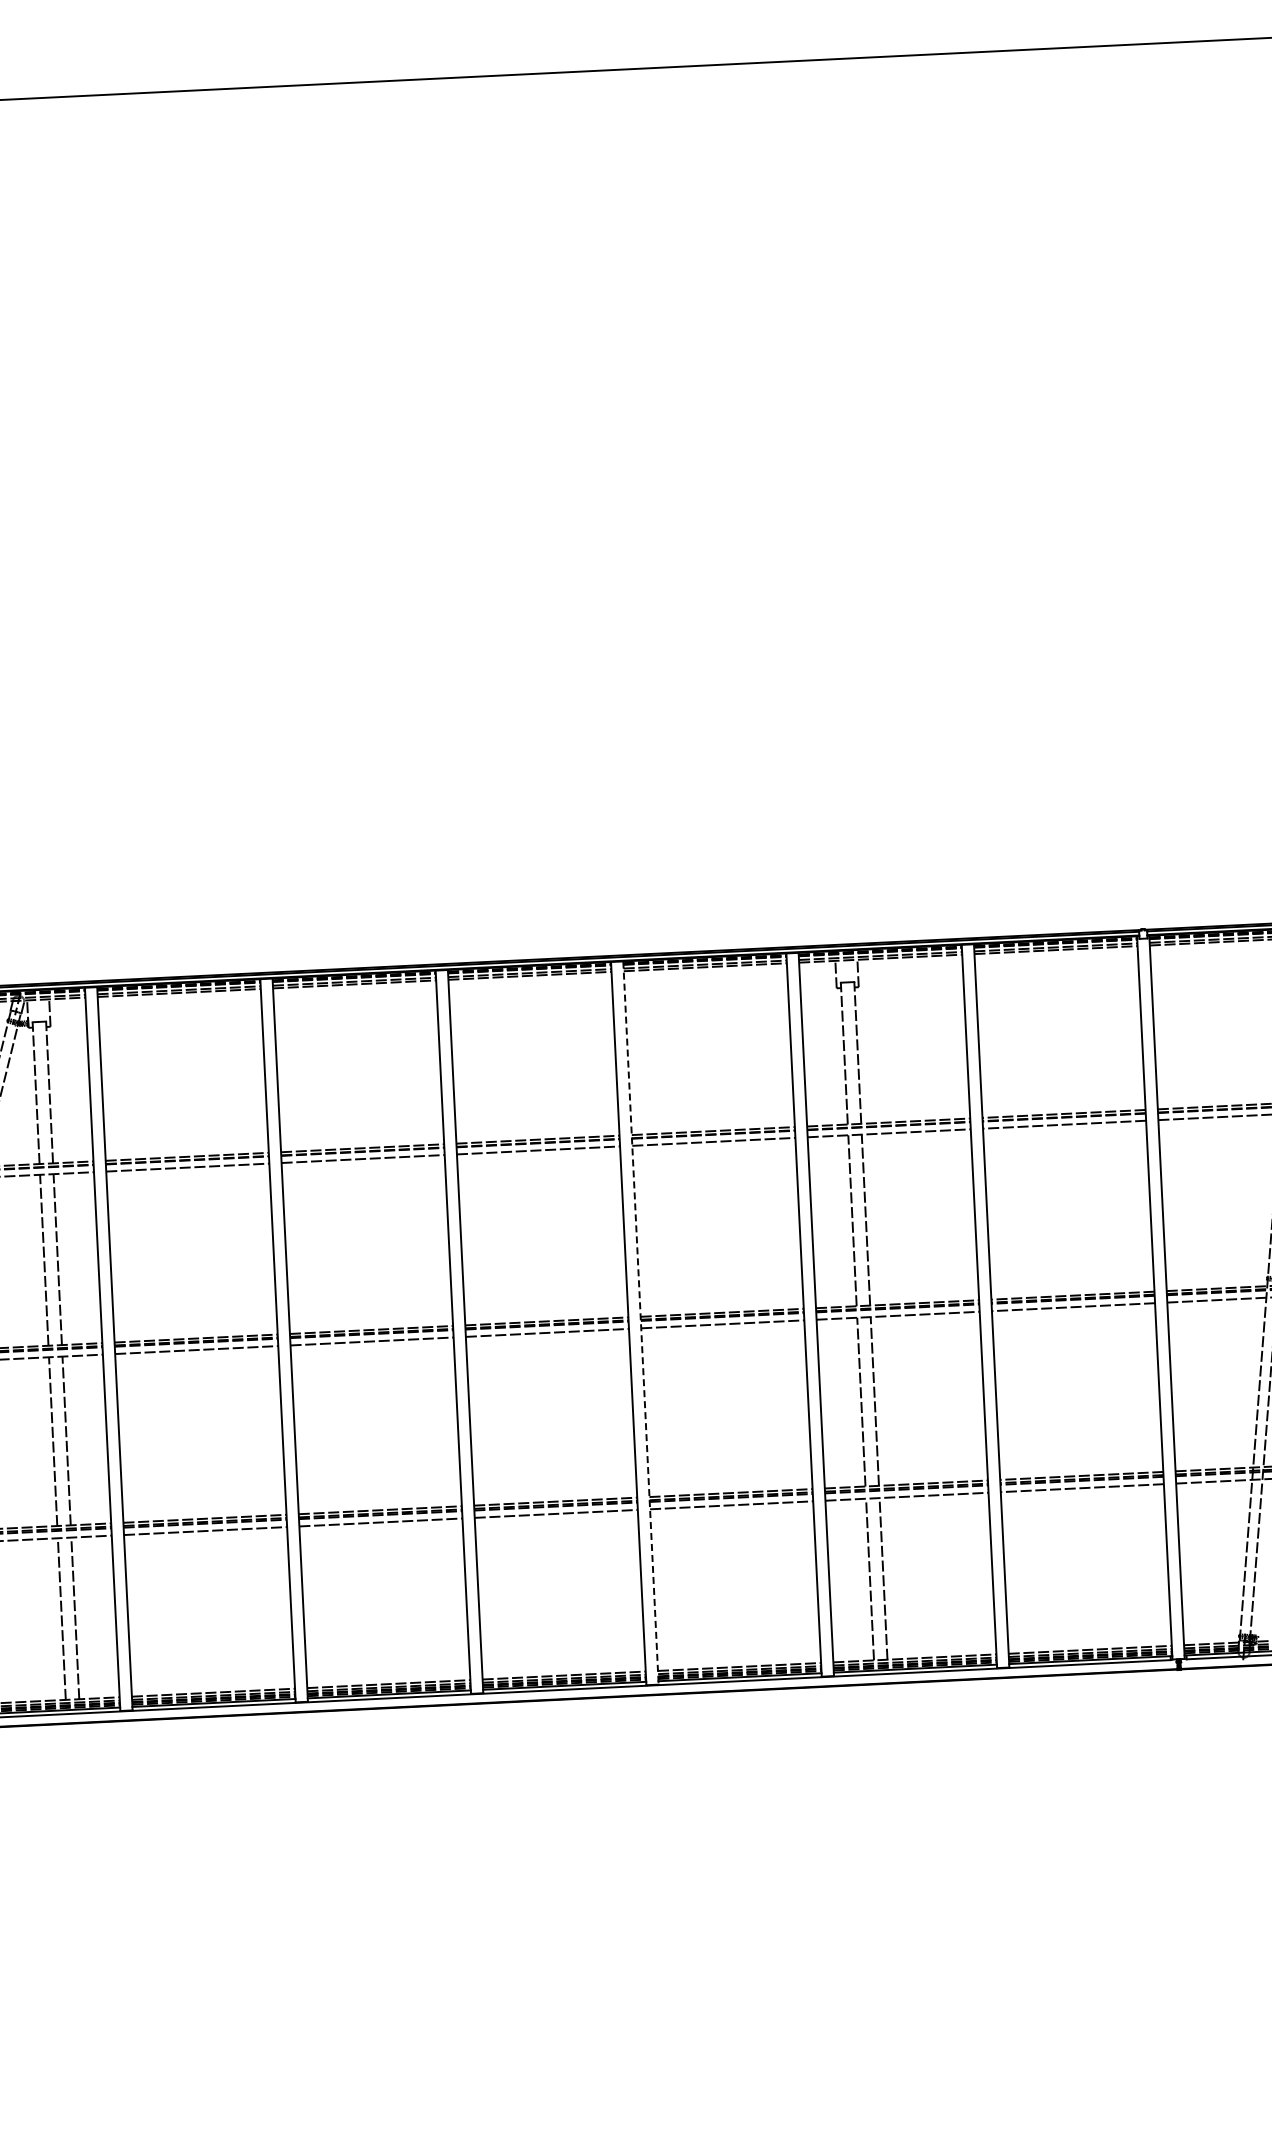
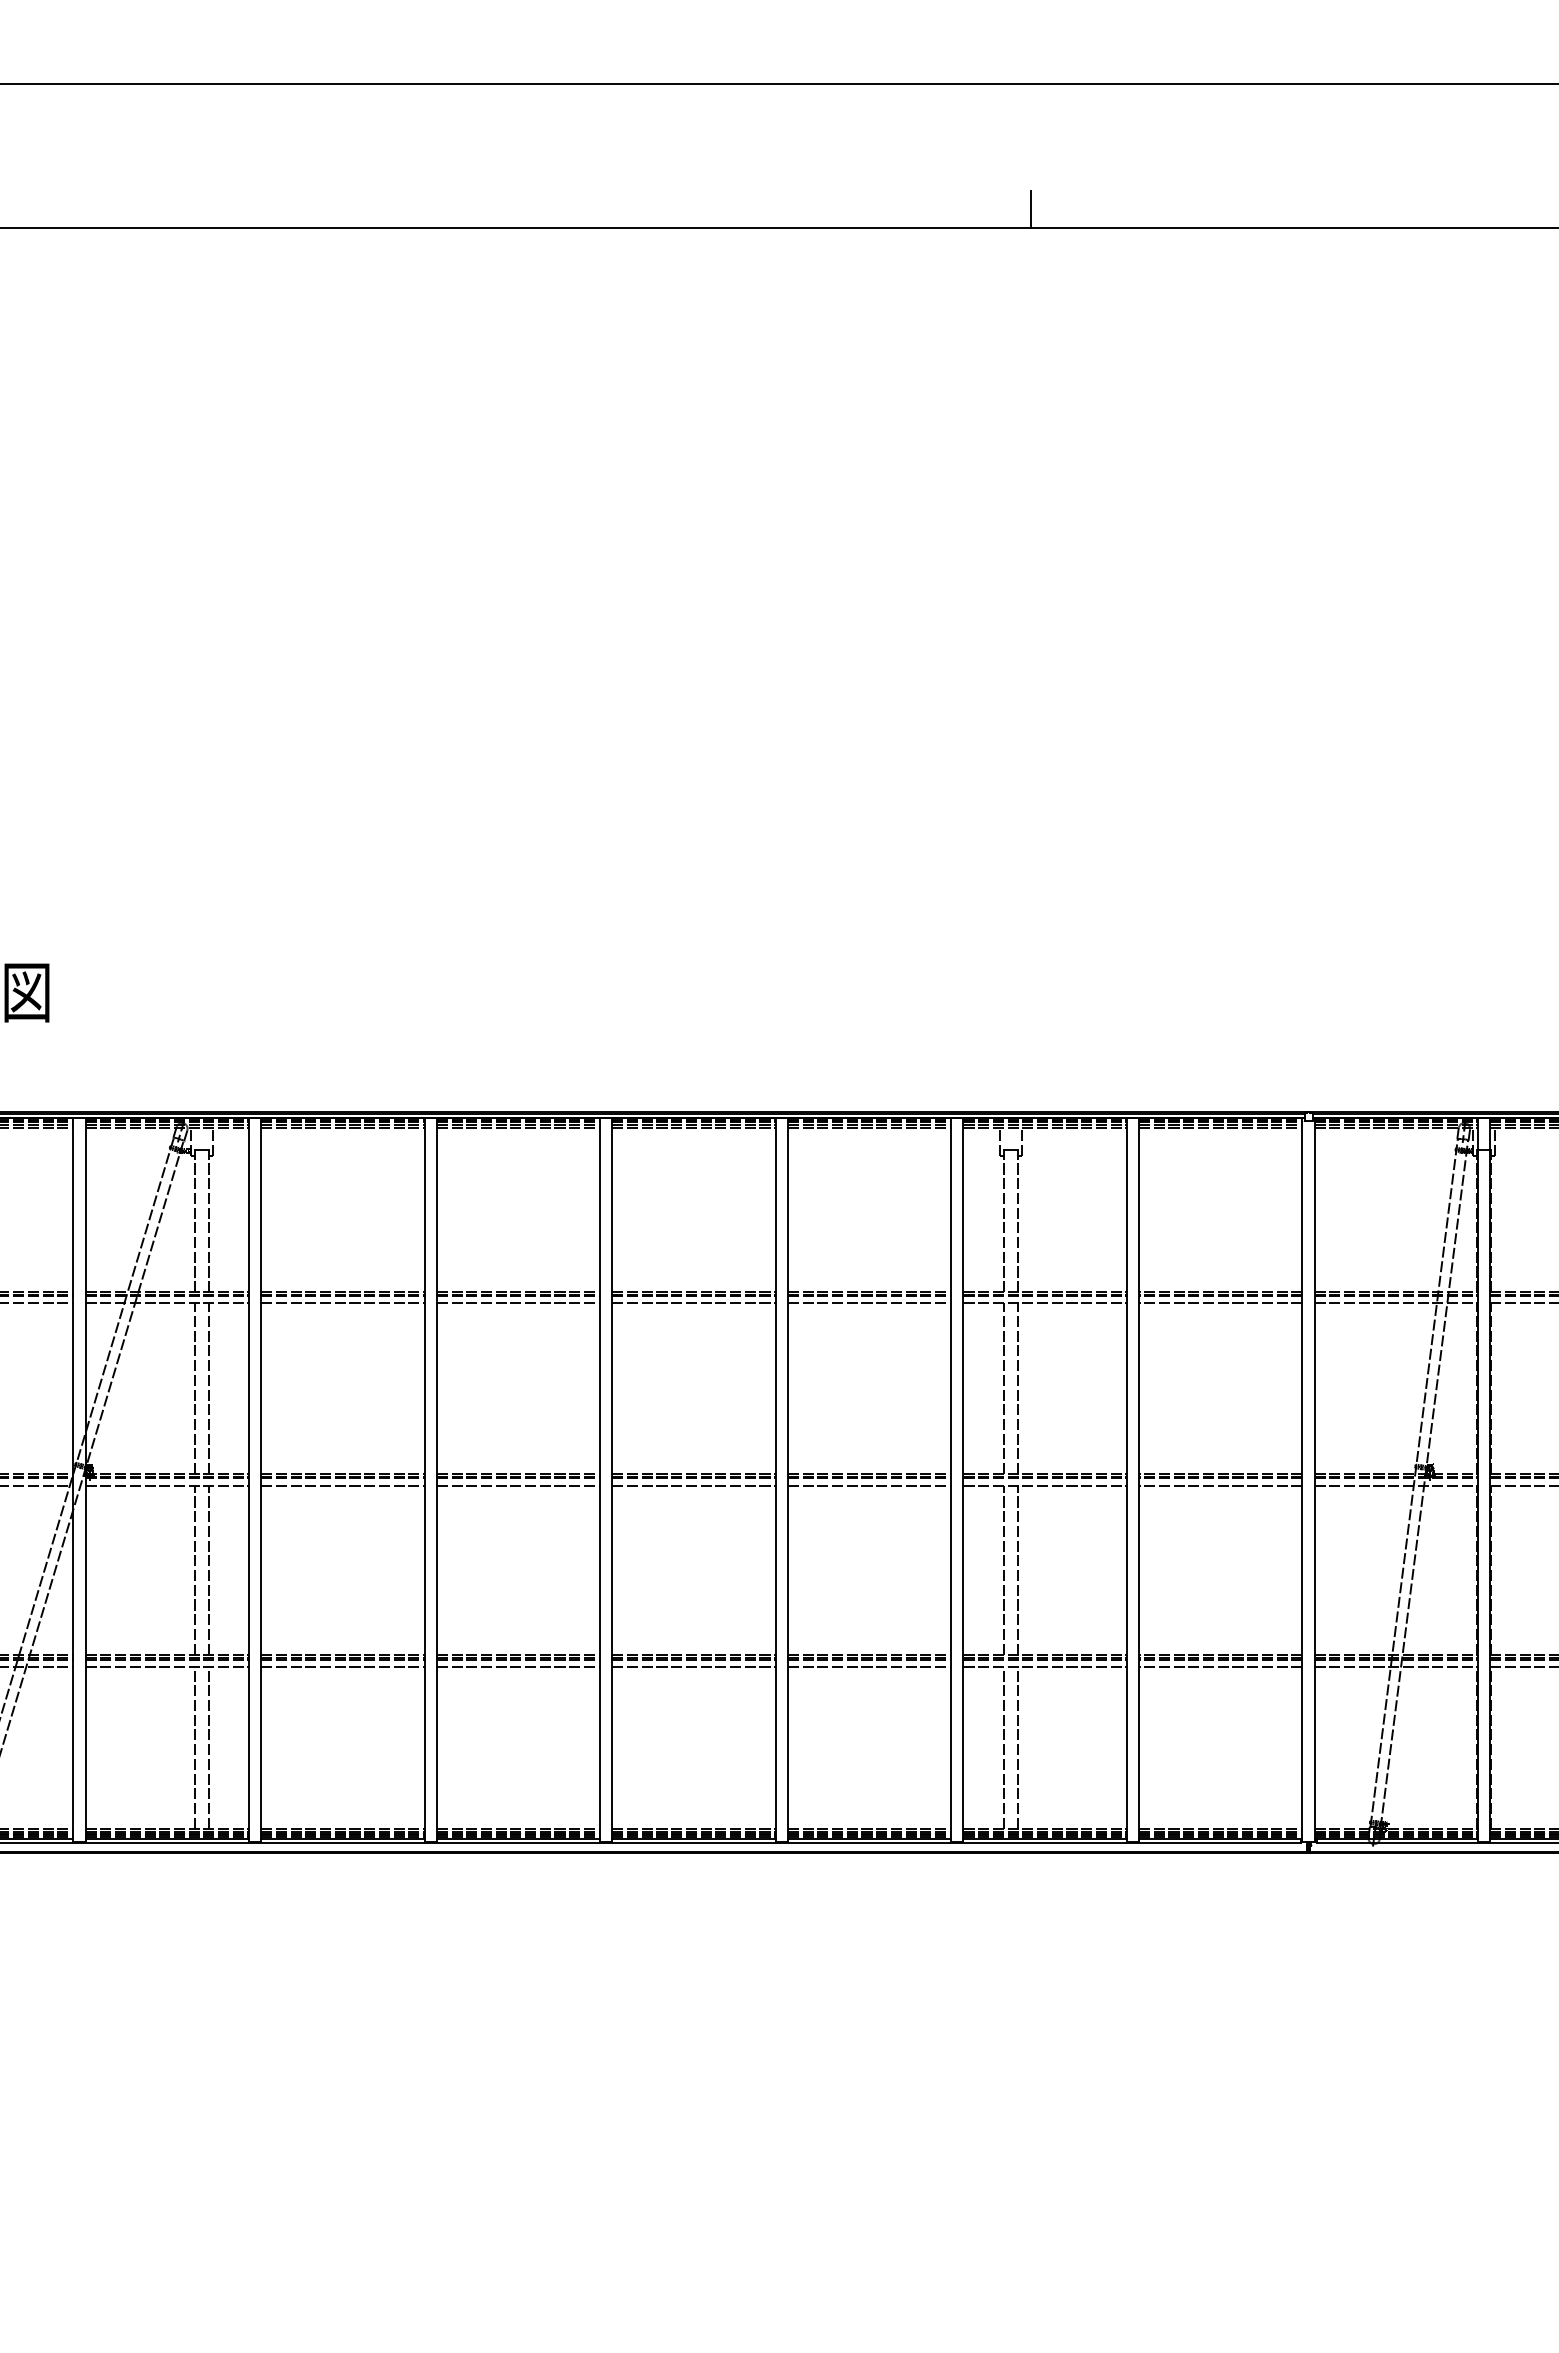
line: (821, 40) -> (1030, 208), added
line: (640, 1323) -> (787, 1480), dashed -> solid

